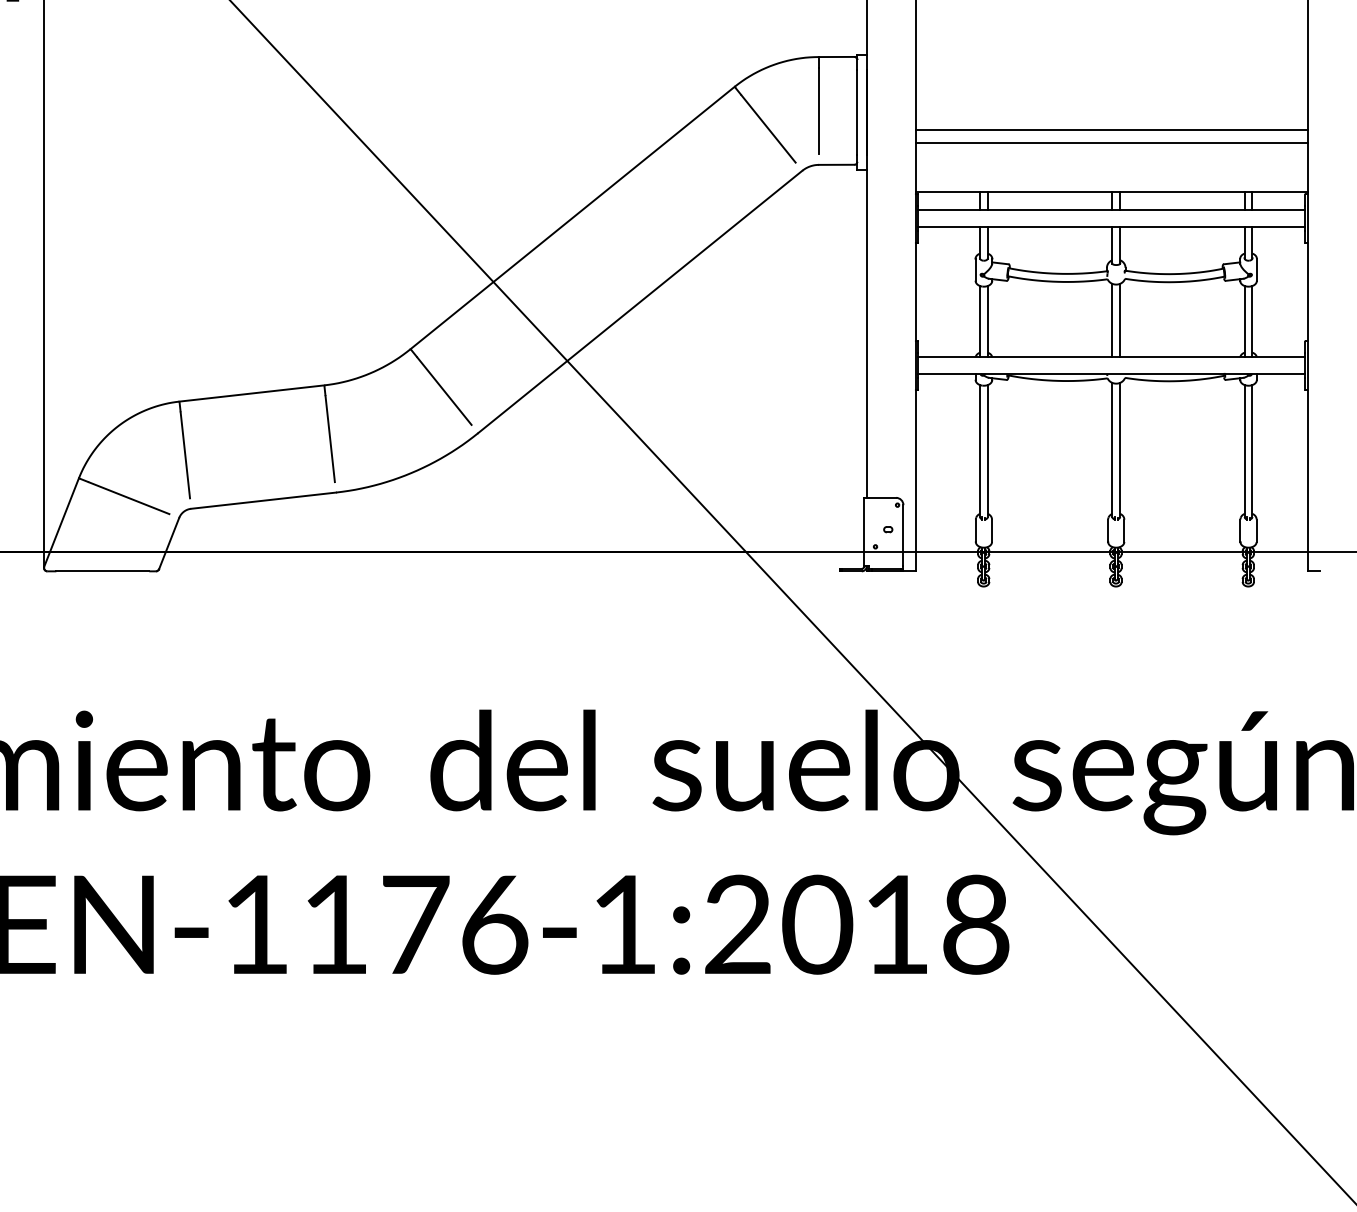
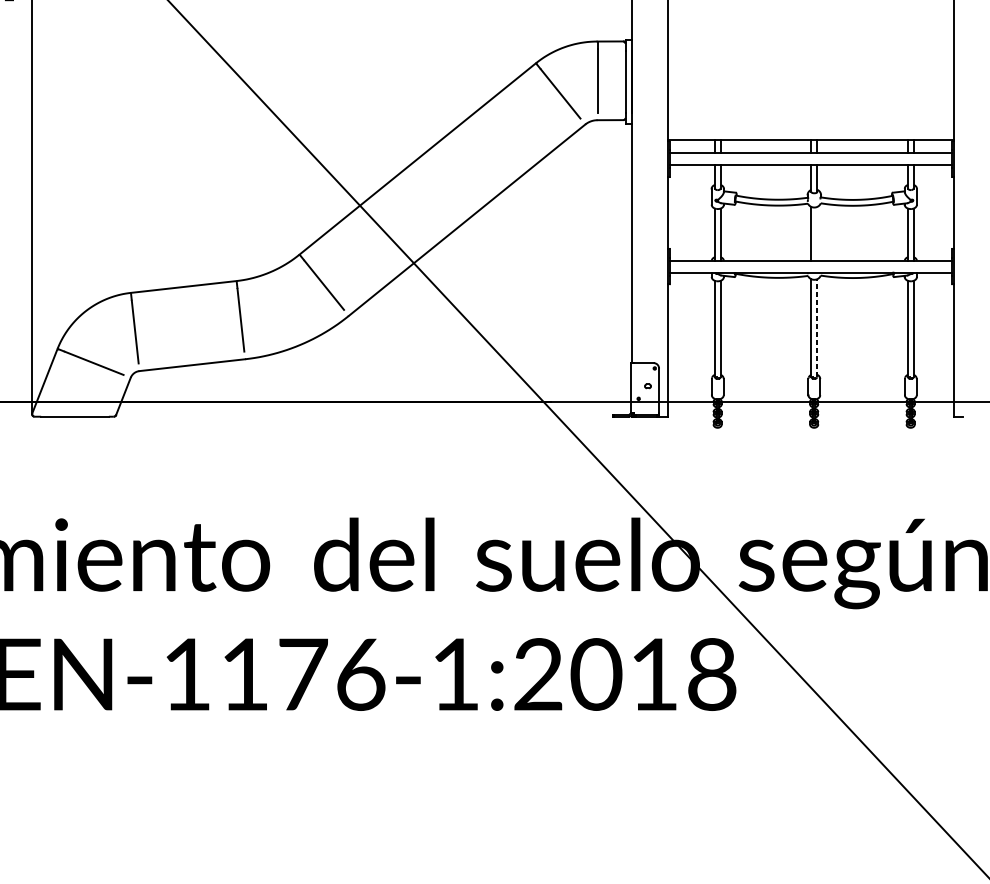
line: (1111, 130) -> (810, 95), removed
line: (1111, 142) -> (810, 103), removed
line: (1120, 320) -> (817, 233), removed
line: (1120, 449) -> (817, 327), solid -> dashed

